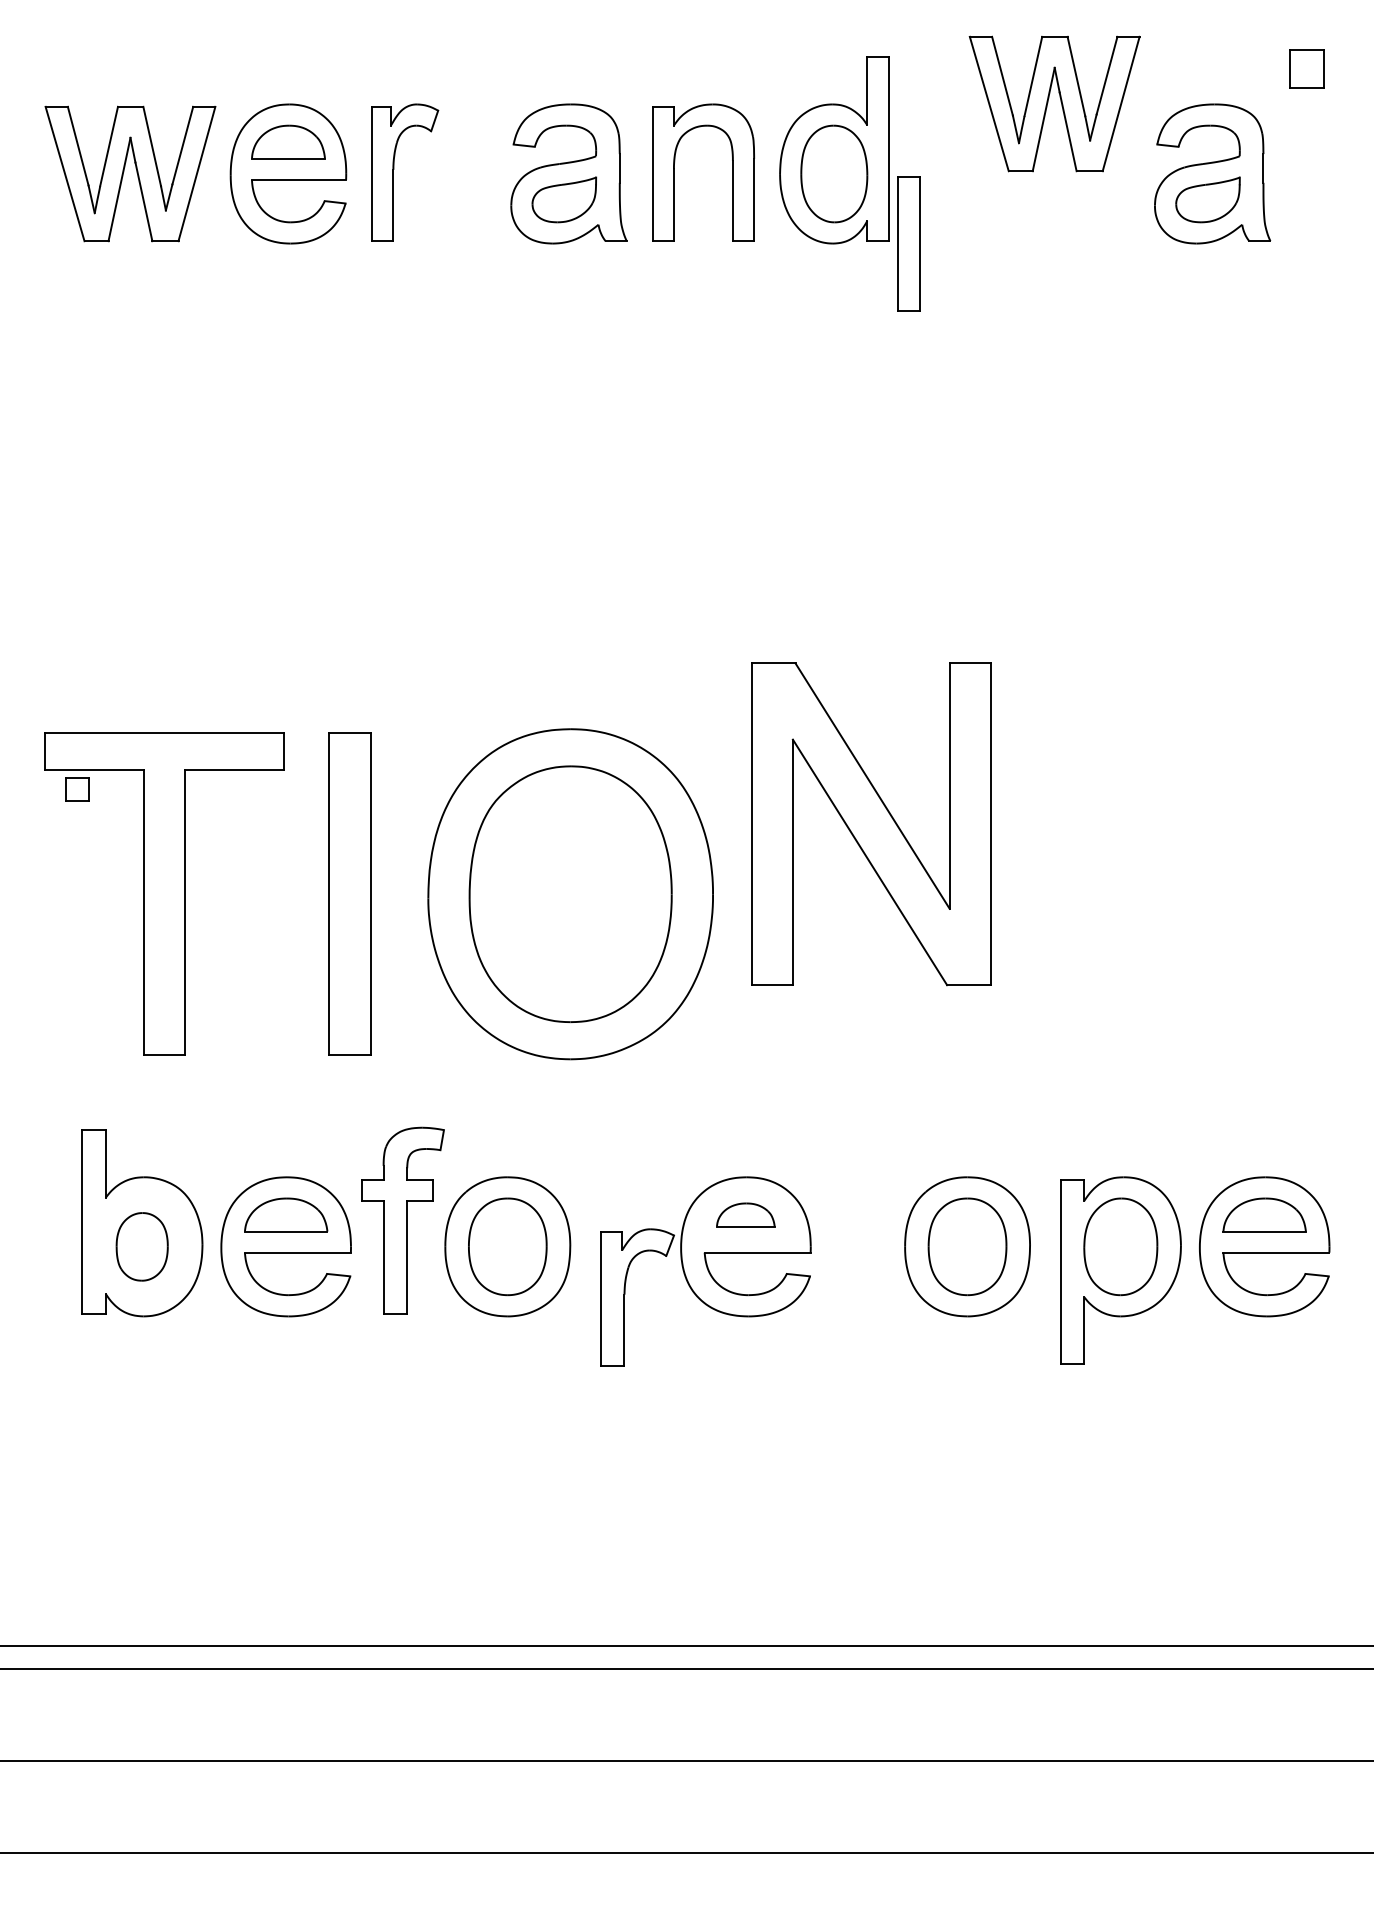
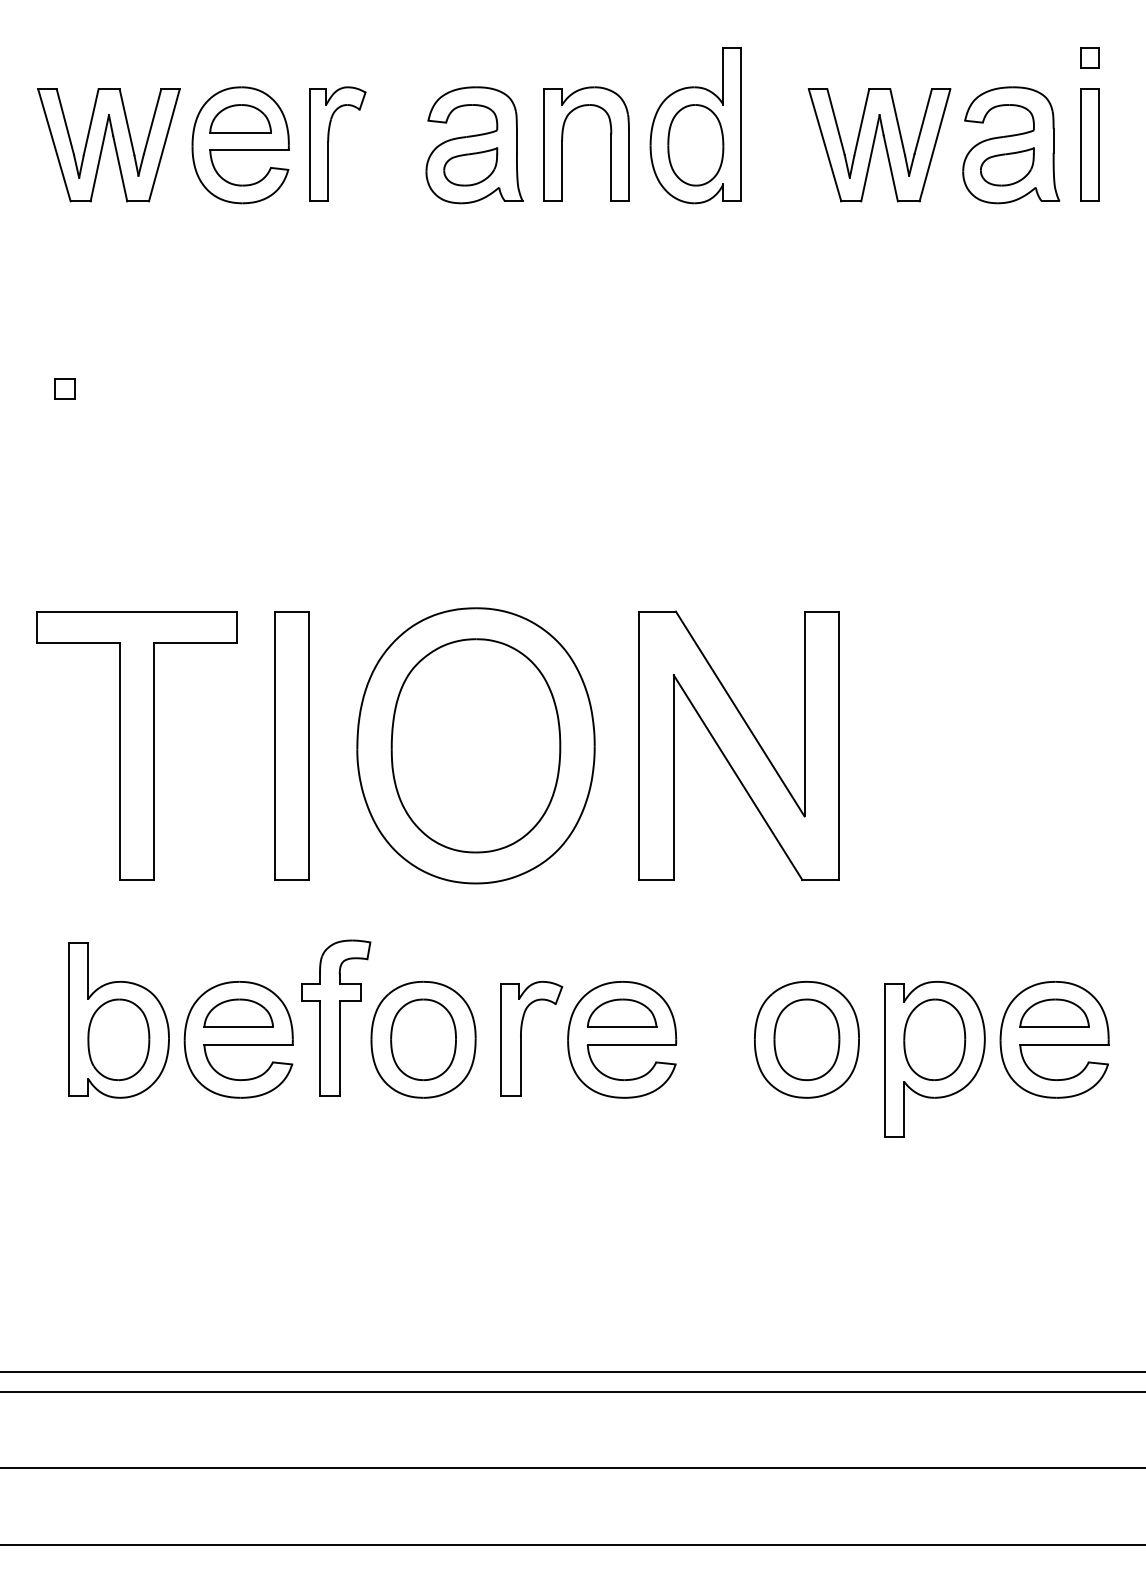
part: (1306, 68) -> (1089, 57), size x0.62
part: (1054, 103) -> (879, 144), moved
part: (908, 243) -> (1089, 144), moved
part: (77, 789) -> (64, 389), moved
part: (871, 824) -> (739, 746), moved
part: (745, 1214) -> (621, 1012), size x1.43
part: (141, 1246) -> (118, 1039), size x1.43
part: (625, 1294) -> (521, 1036), moved

